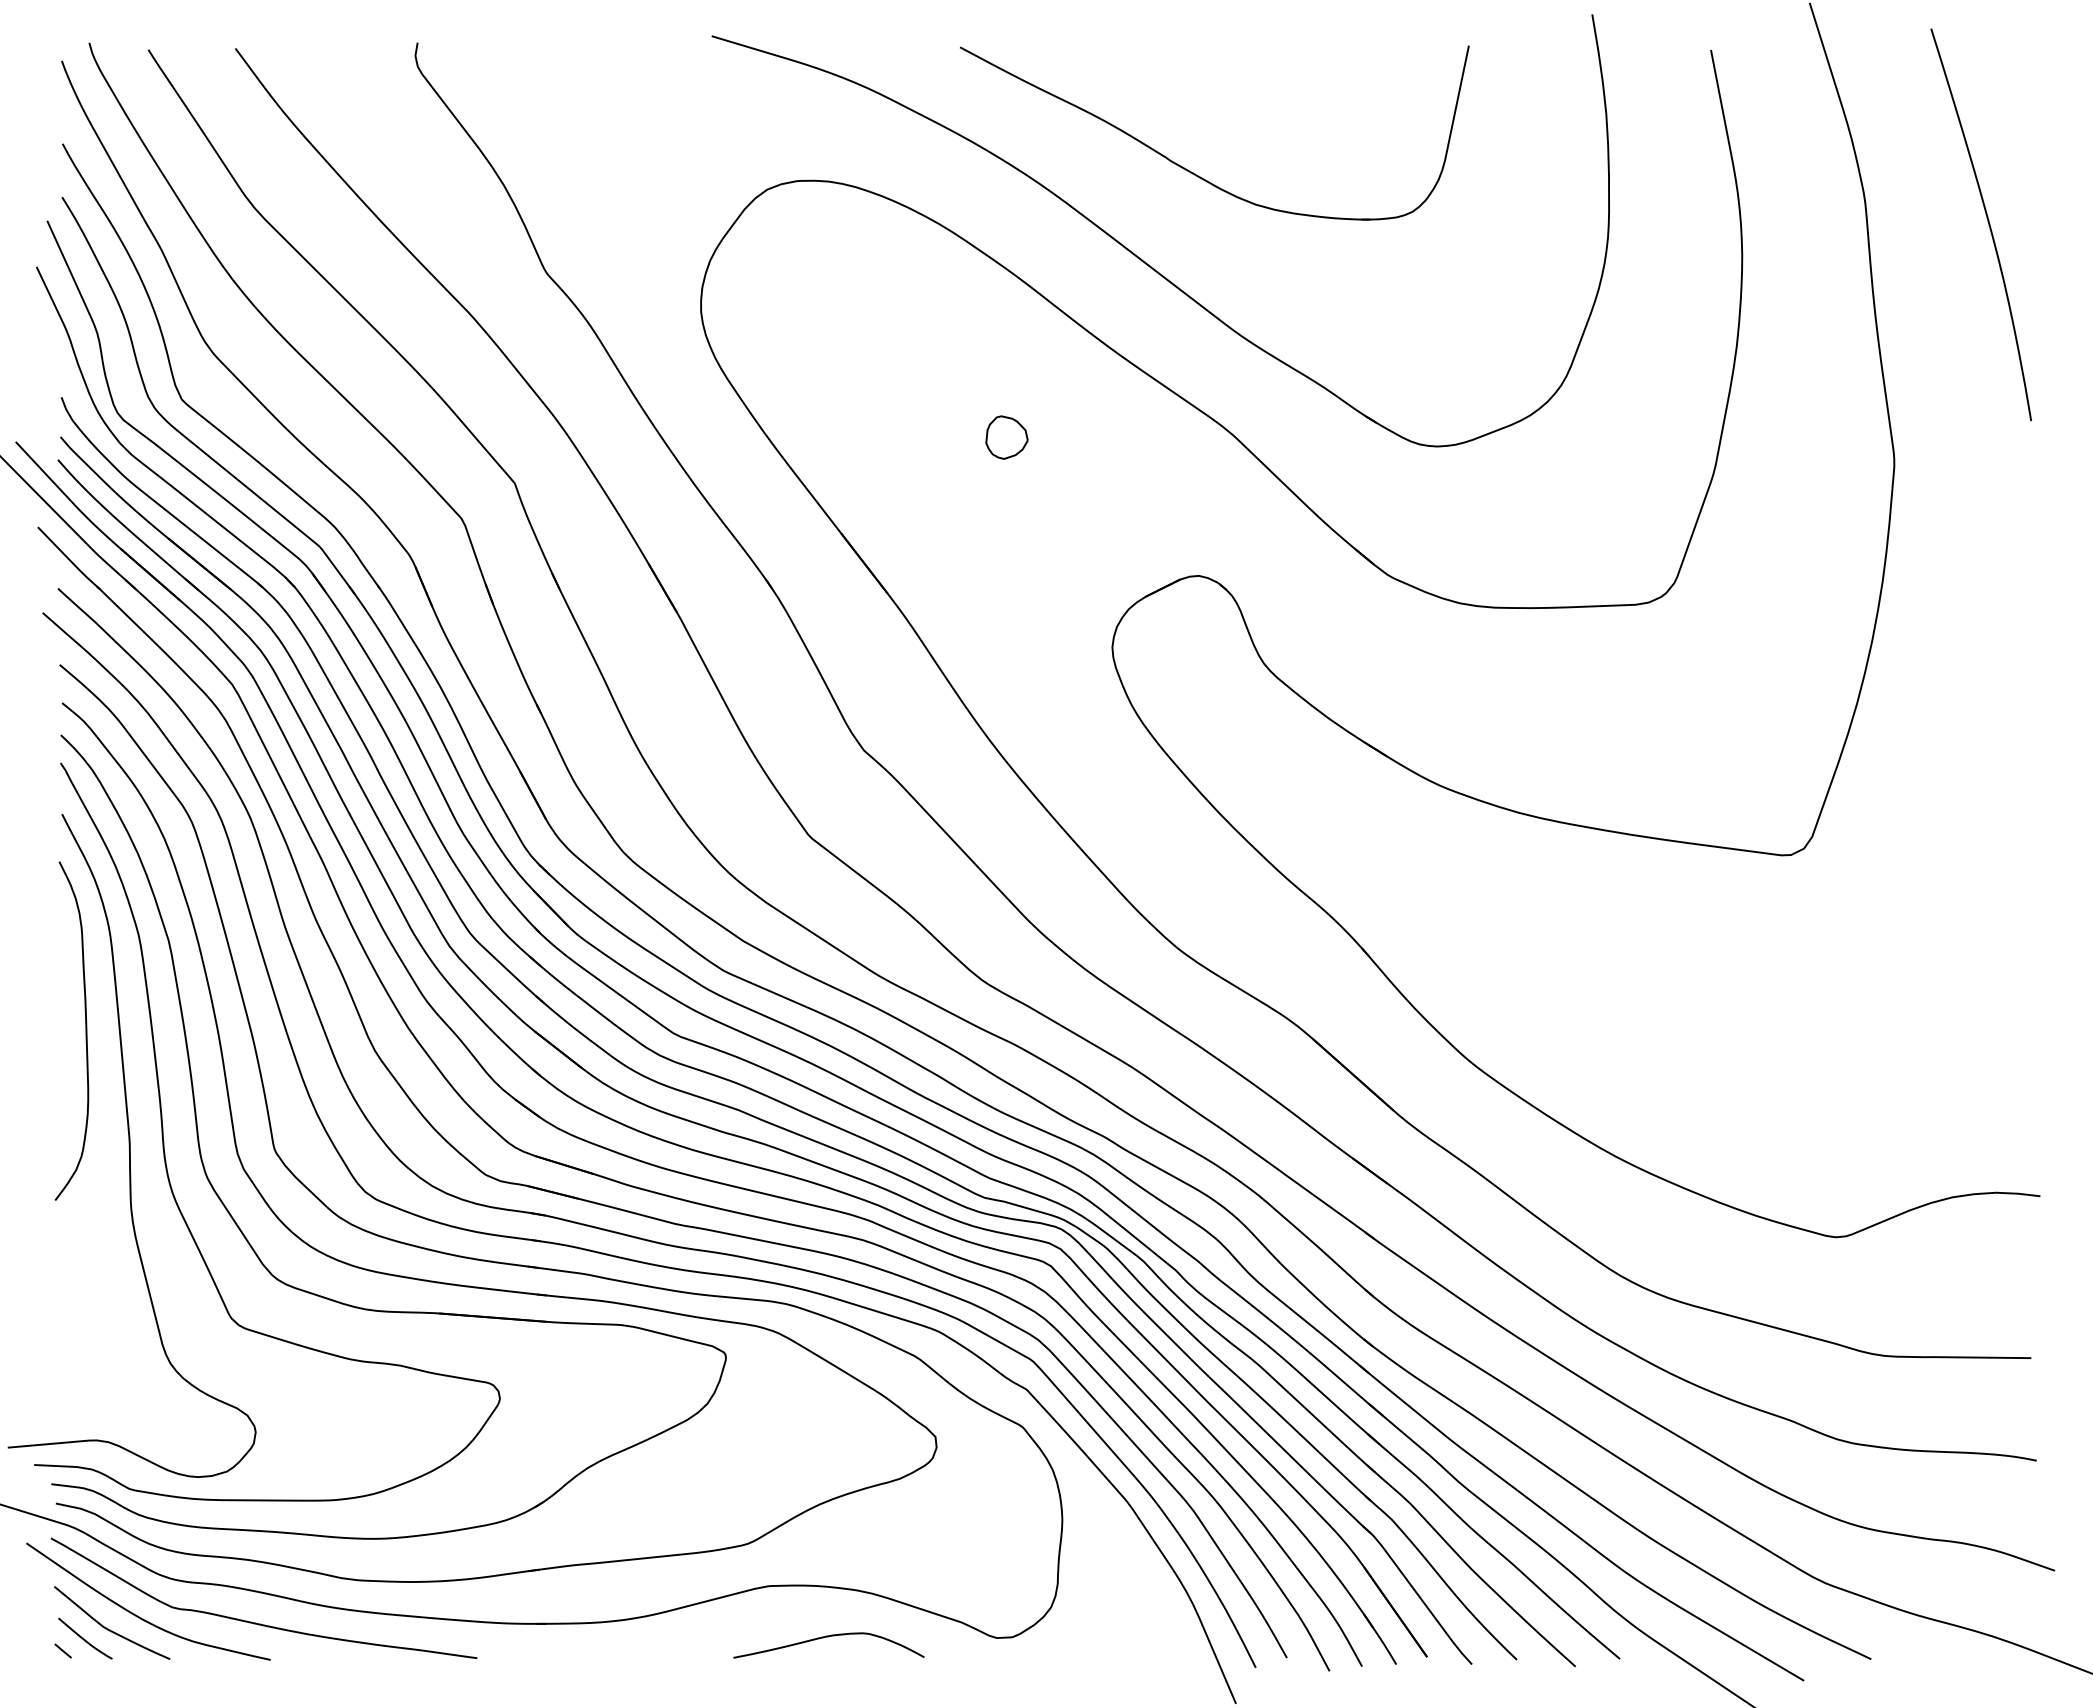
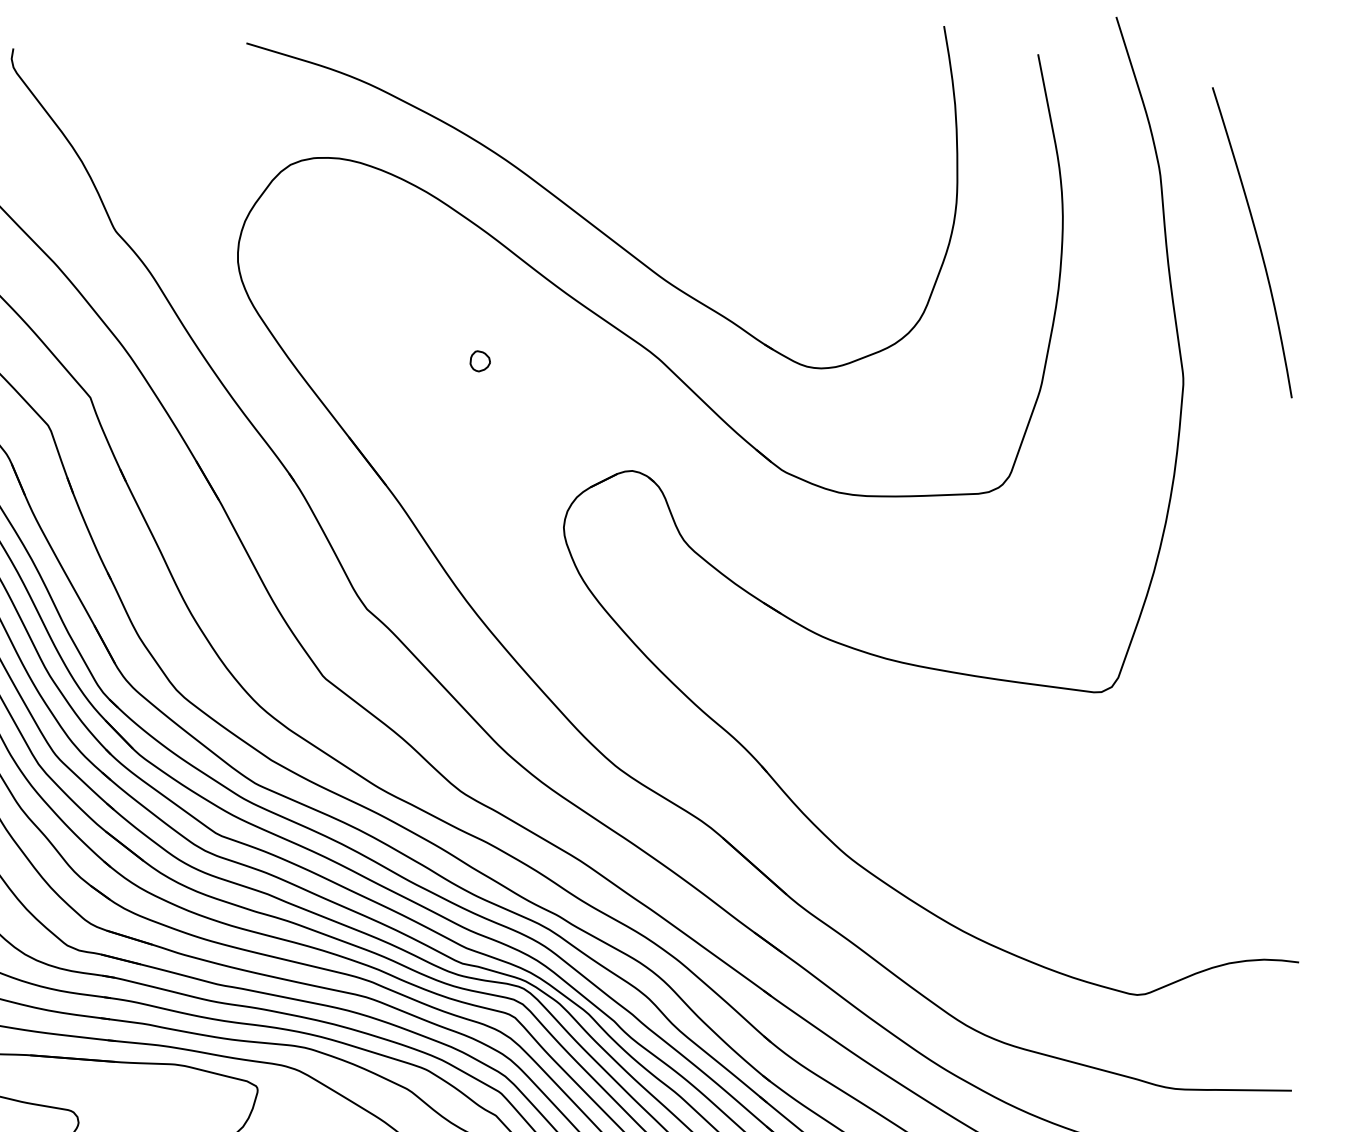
part: (1193, 172) -> (628, 151), removed
curve: (1987, 221) -> (1257, 240), moved
part: (1006, 437) -> (479, 361), size x0.6

